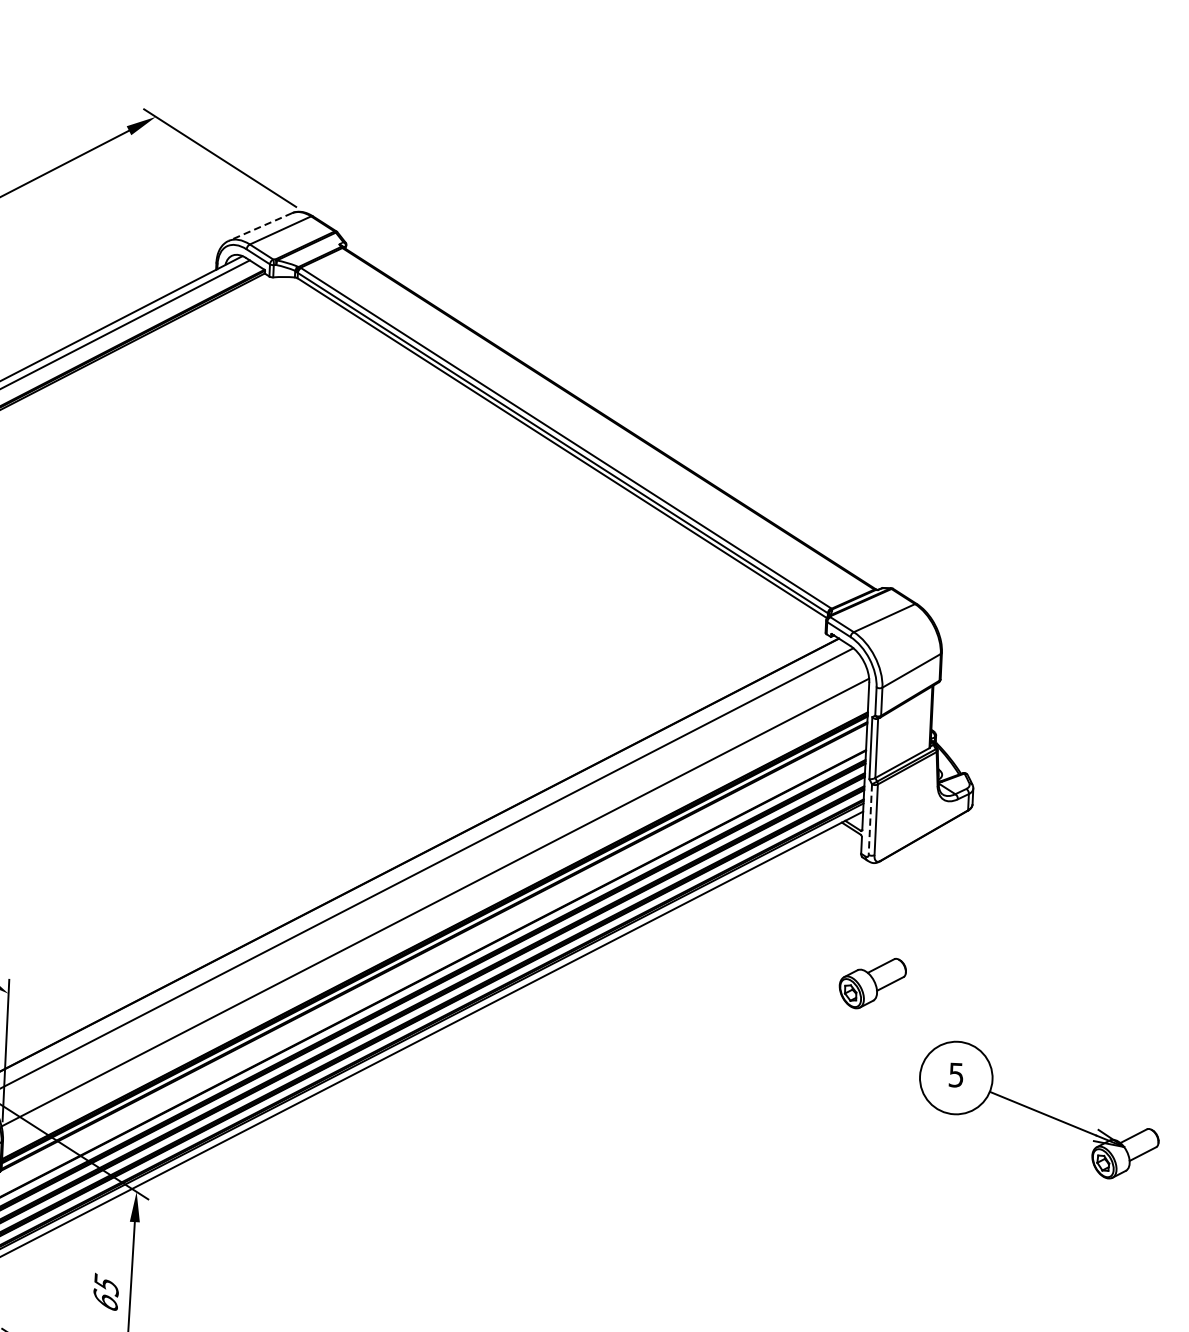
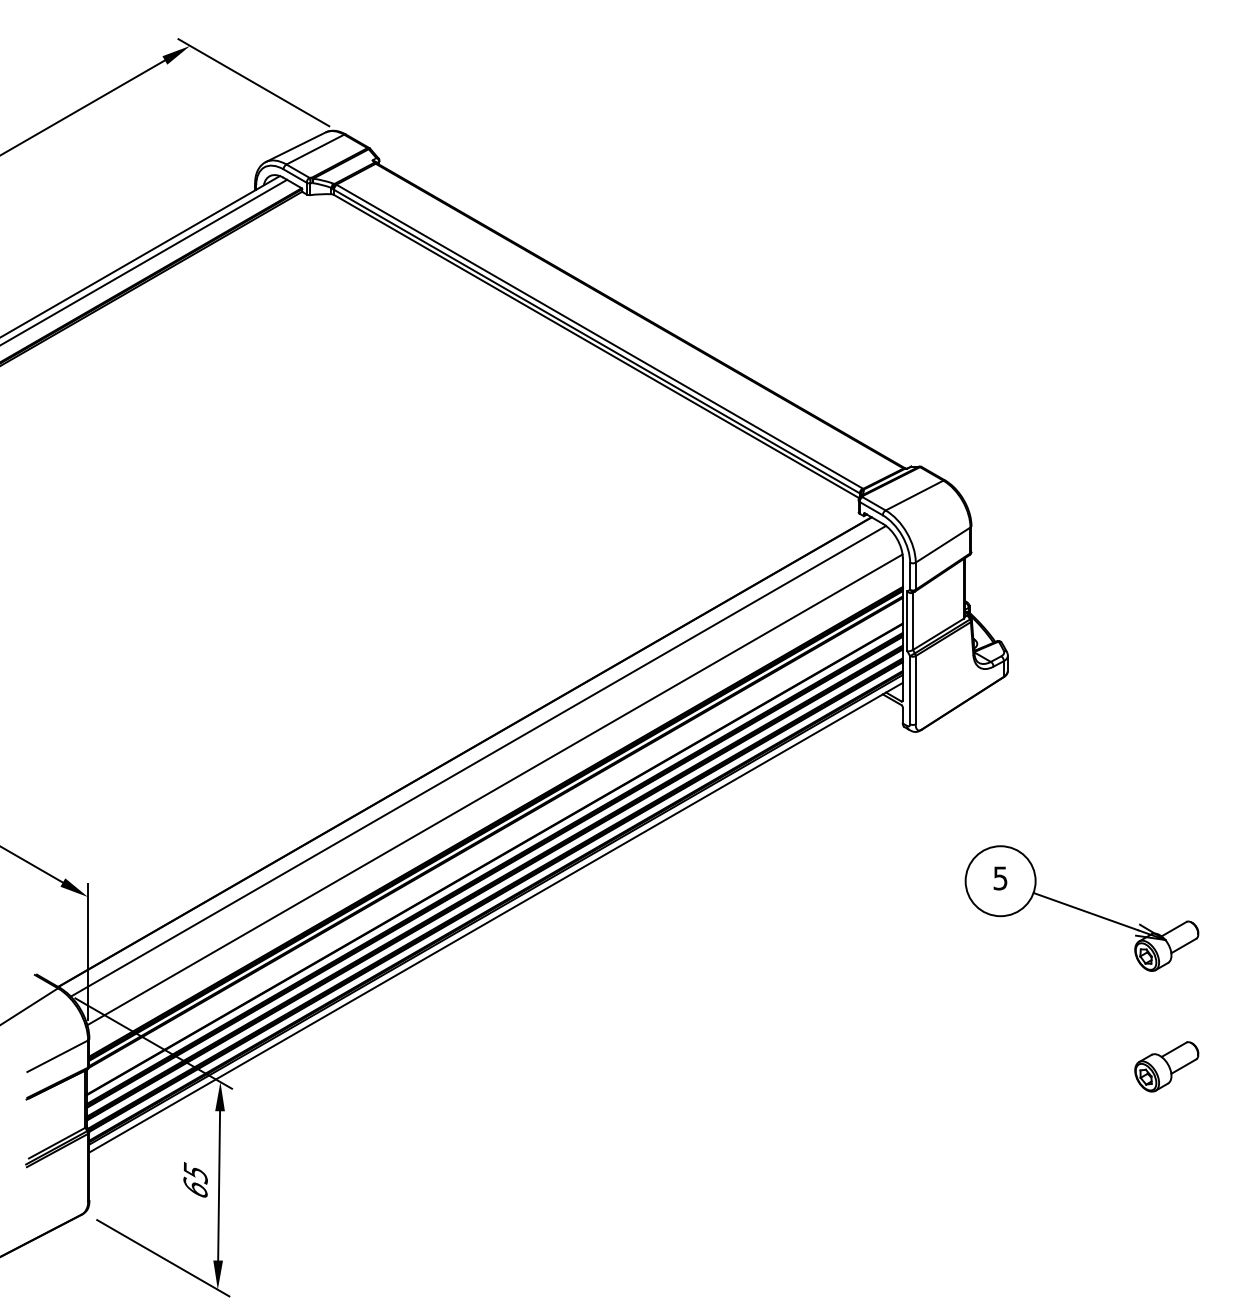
line: (260, 227) -> (295, 147), dashed -> solid
line: (870, 819) -> (910, 690), dashed -> solid
part: (872, 983) -> (1166, 1066), moved
part: (1038, 1110) -> (1081, 908), moved

